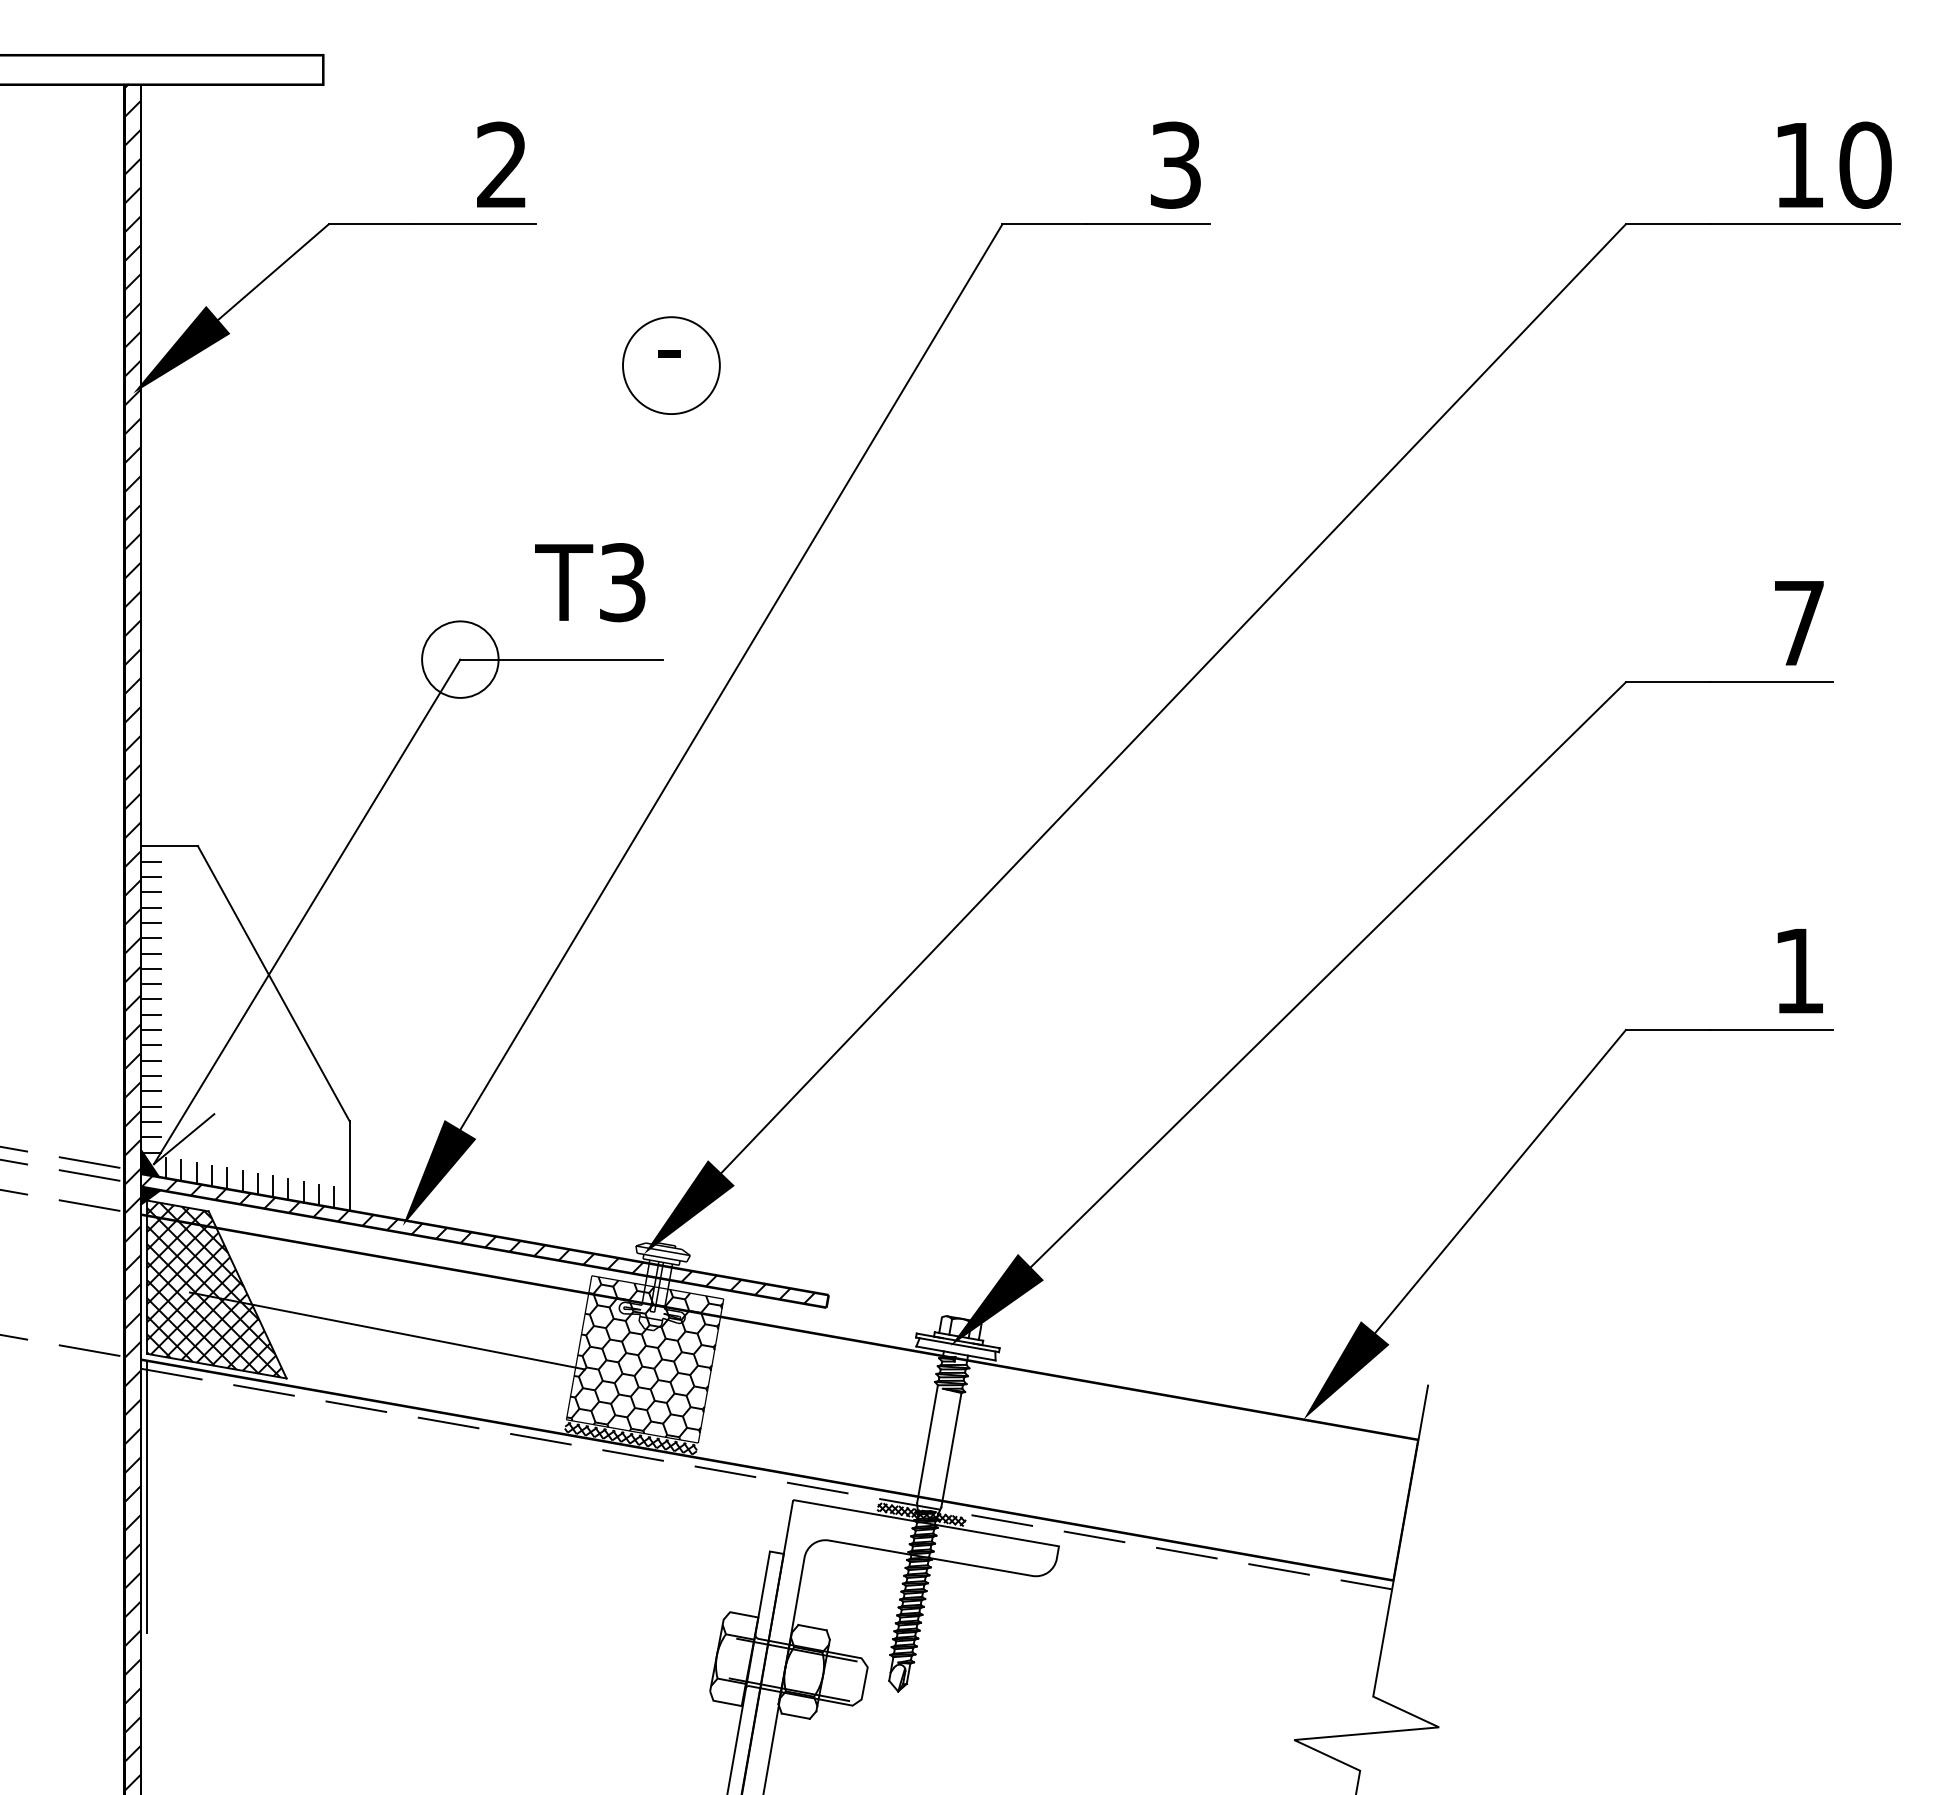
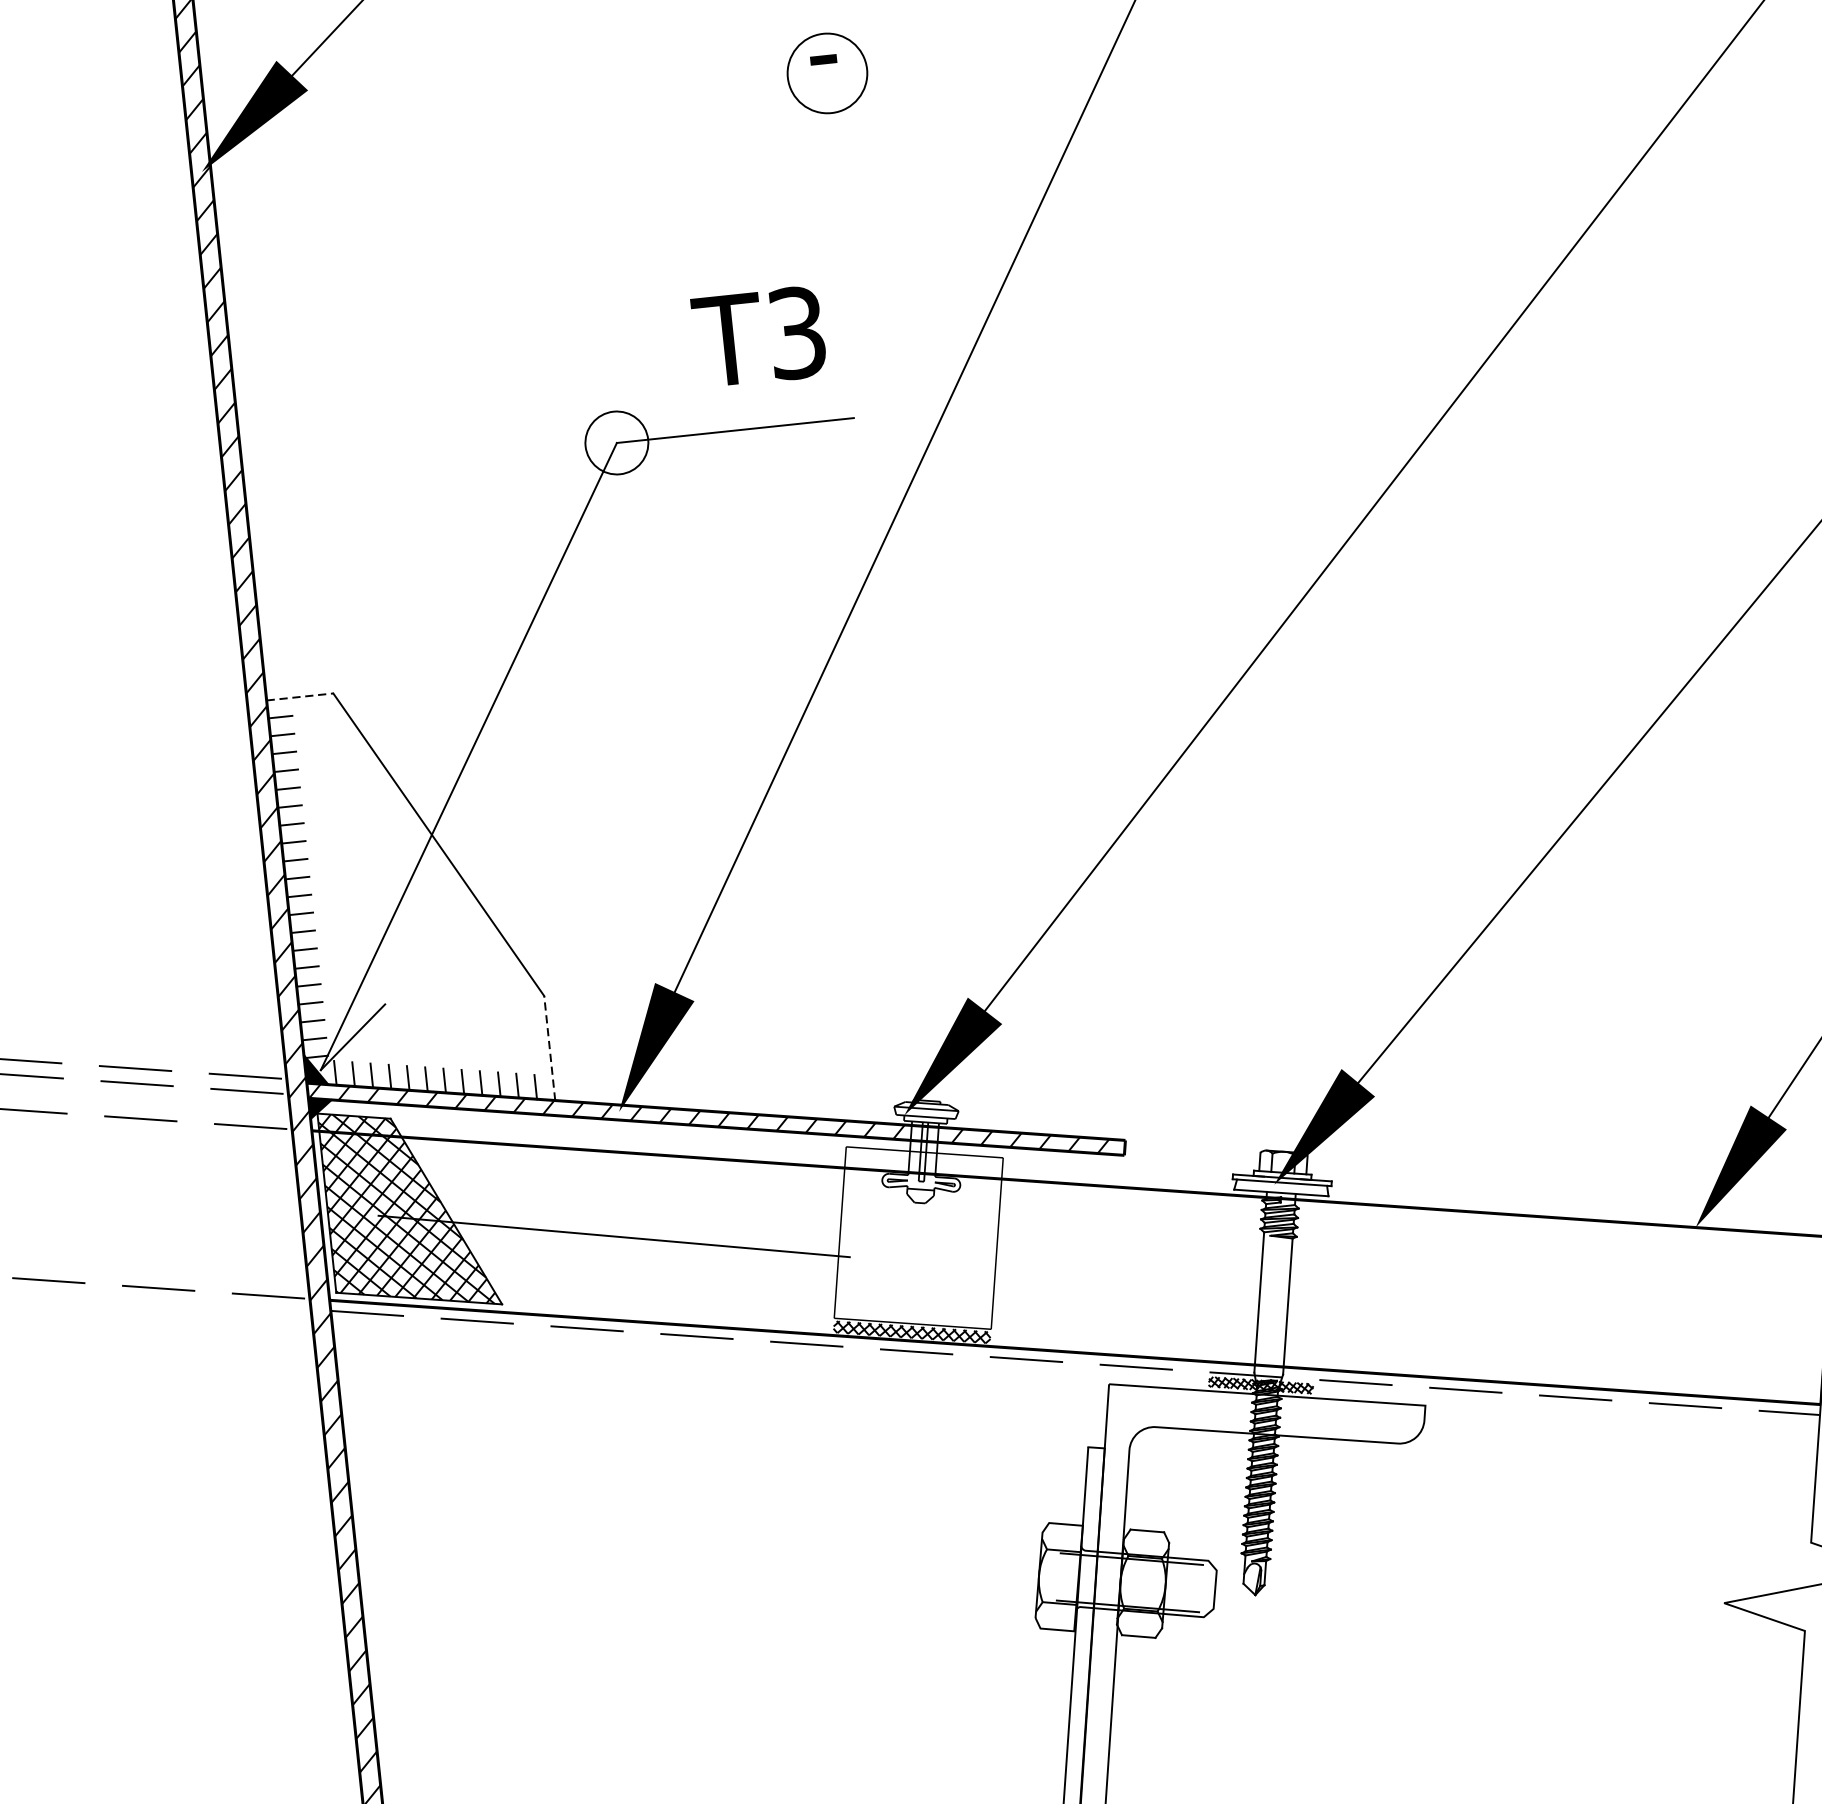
circle: (671, 365) -> (827, 73), size x0.7
circle: (460, 659) -> (617, 442), size x0.7
line: (169, 846) -> (299, 697), solid -> dashed
line: (349, 1165) -> (549, 1047), solid -> dashed
hatch: (644, 1357) -> (917, 1235), removed
line: (147, 1496) -> (354, 1459), removed

